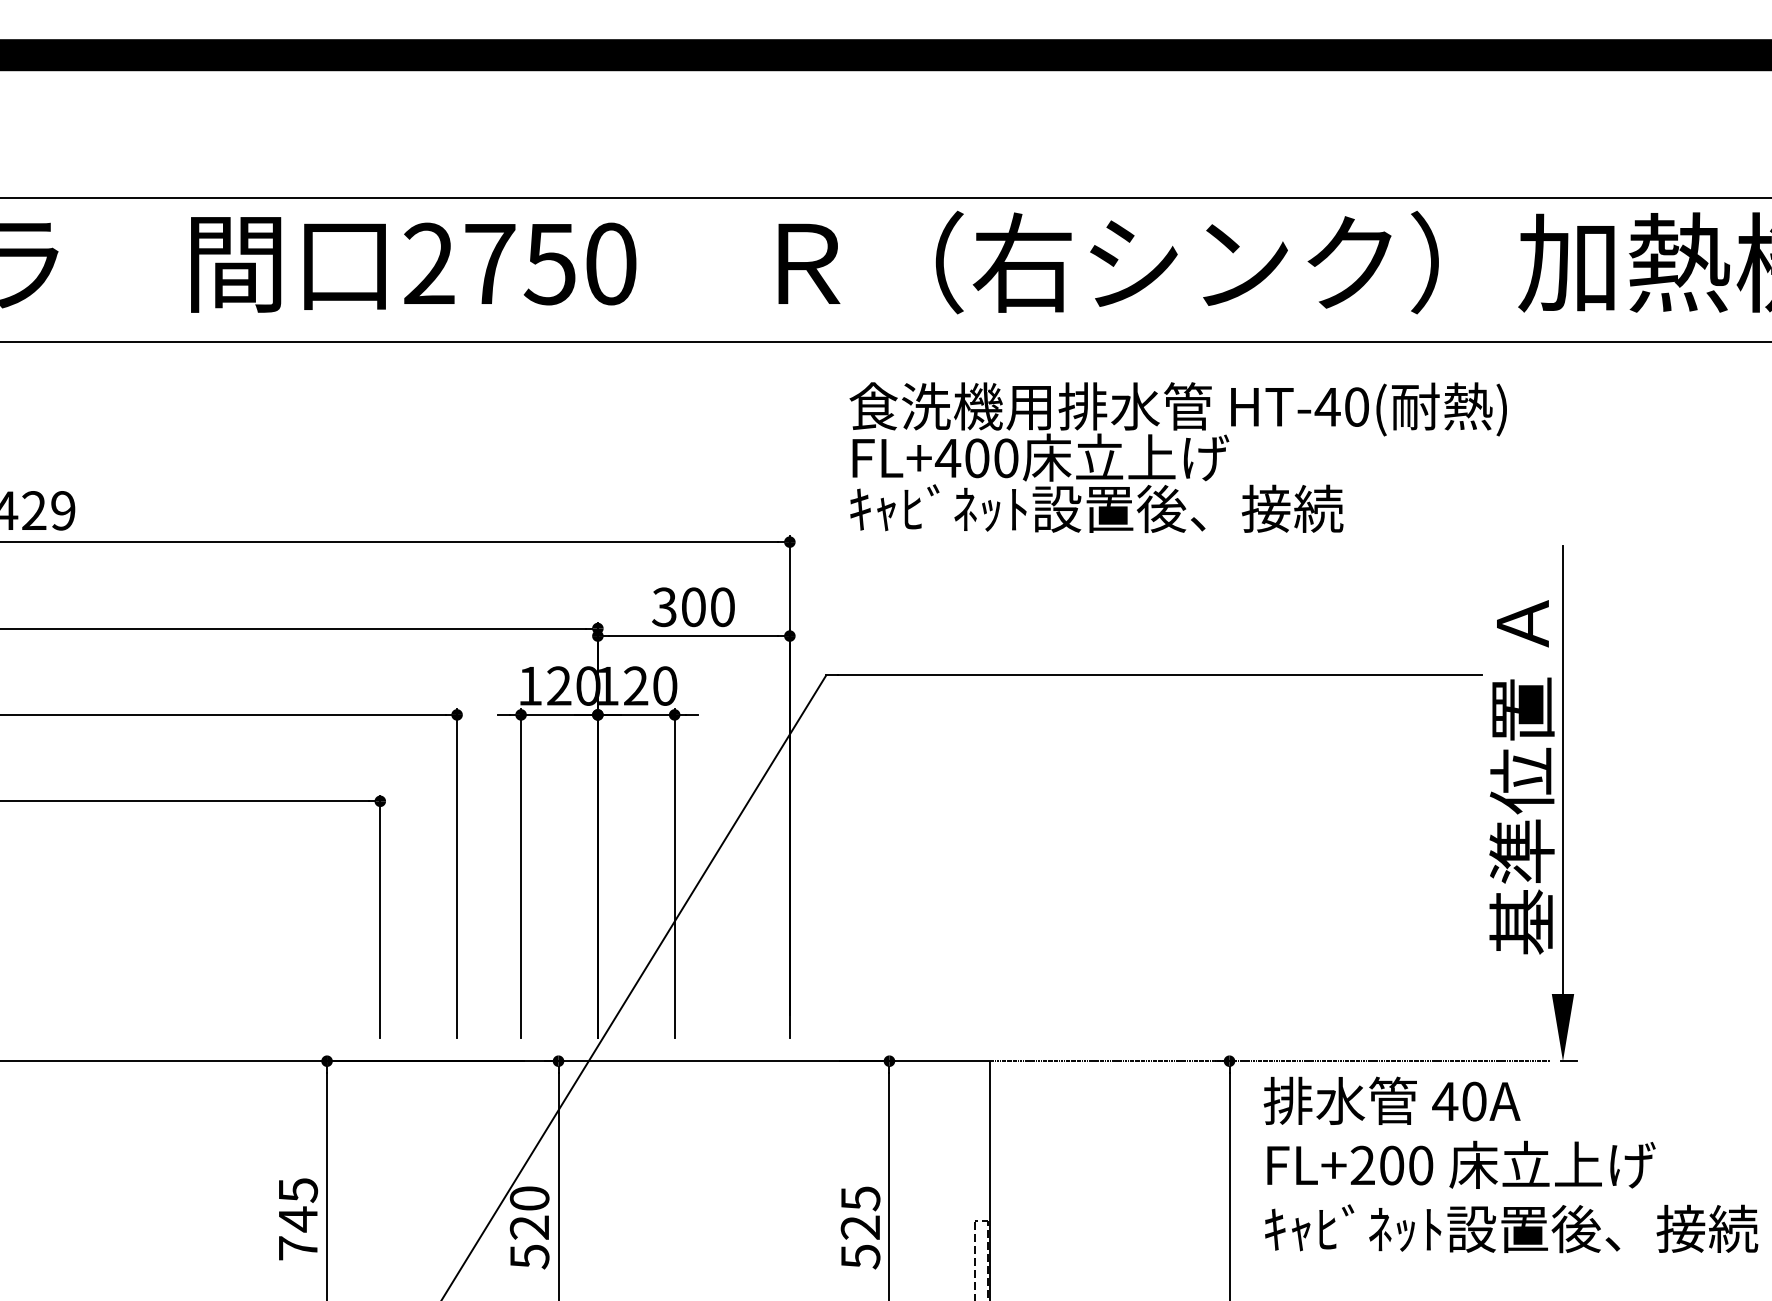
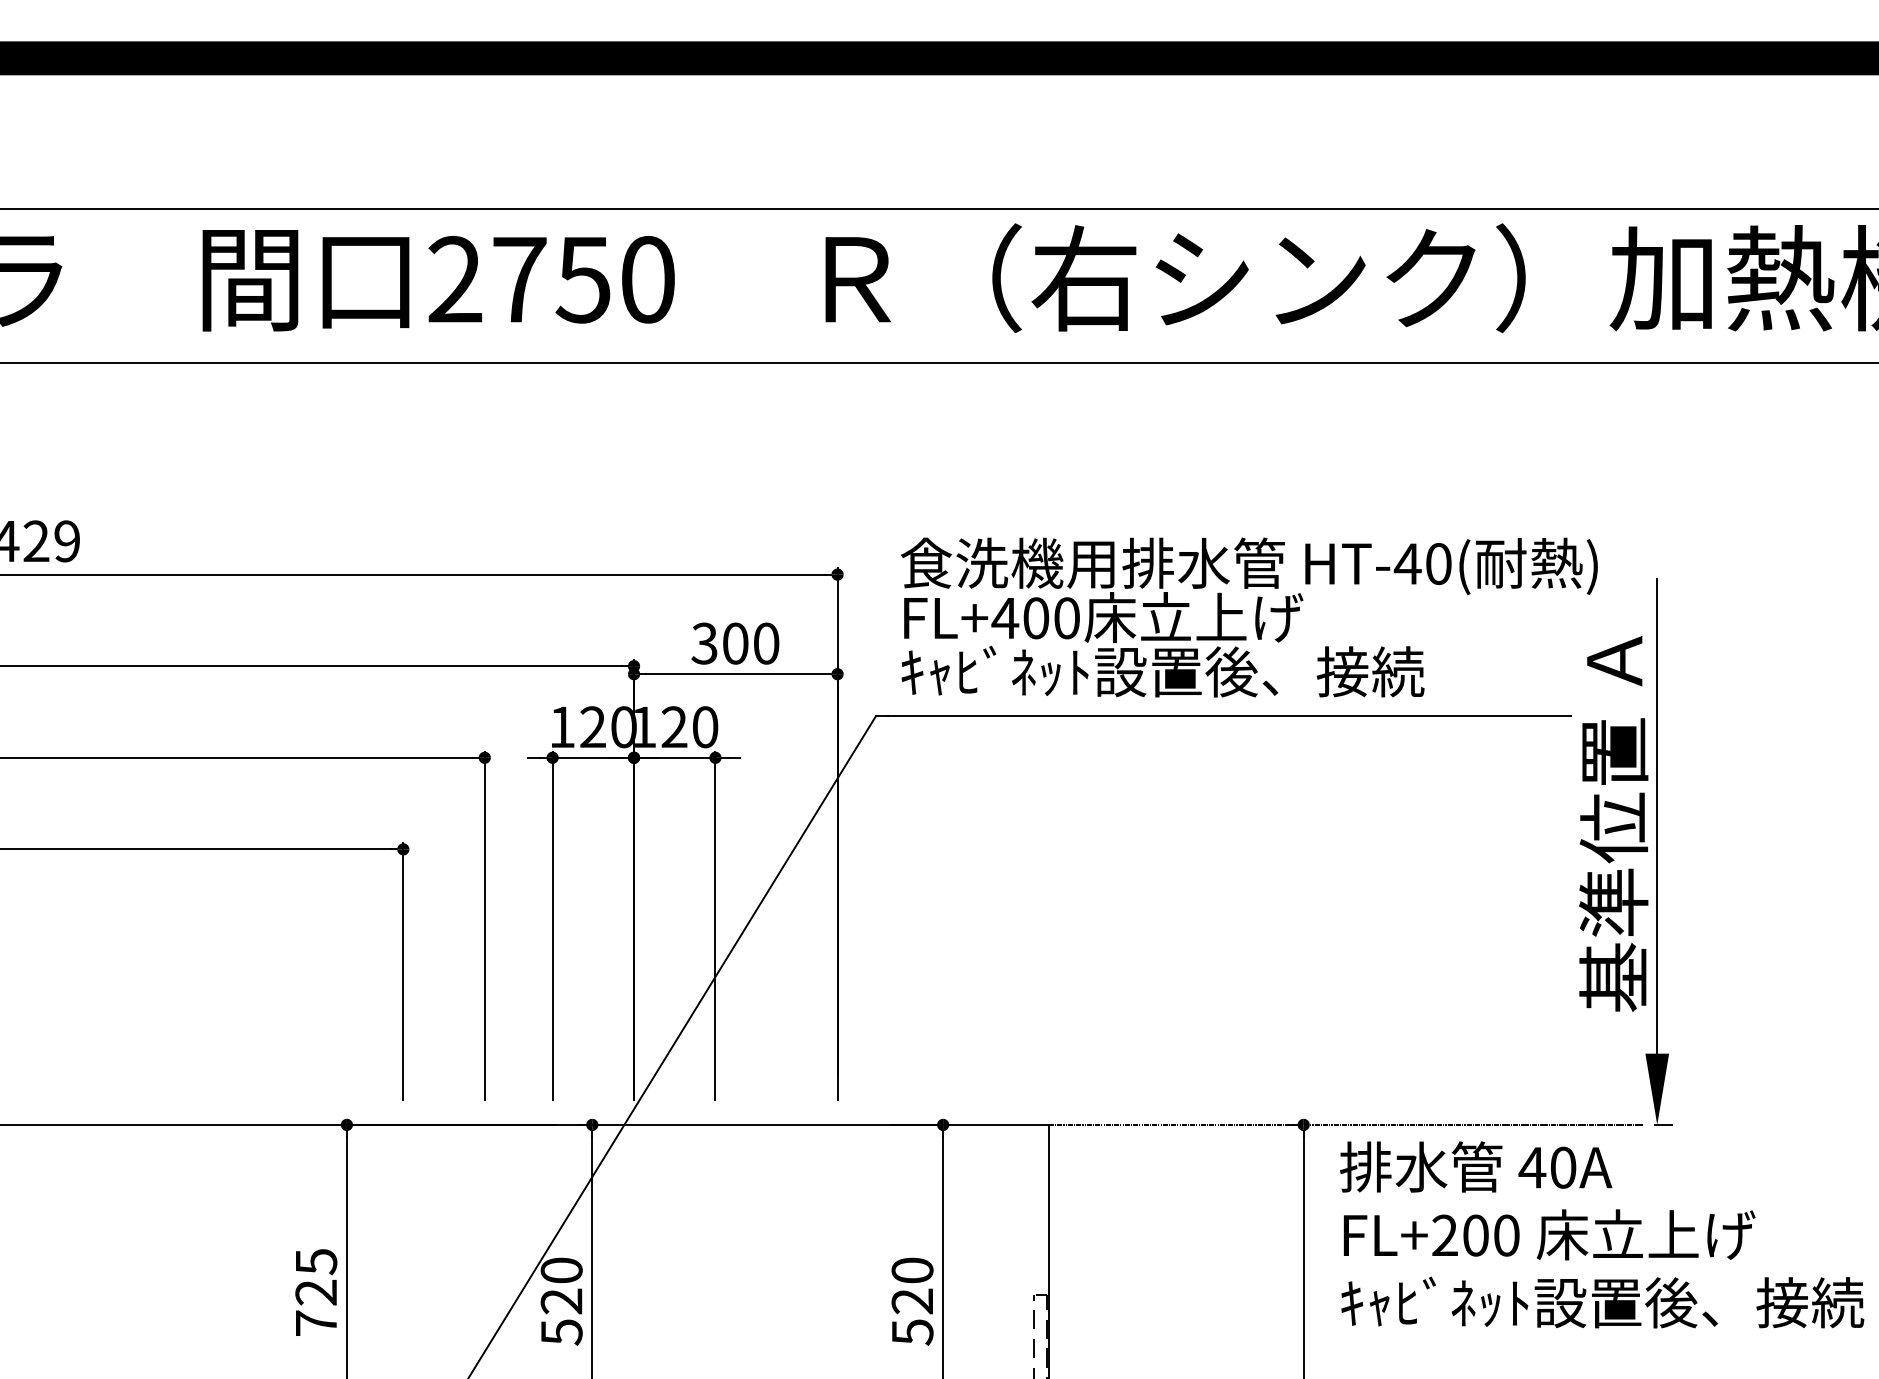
text: (1177, 457) -> (1248, 617), moved
text: (860, 1198) -> (912, 1270), 525 -> 520
text: (297, 1219) -> (315, 1292), 745 -> 725

